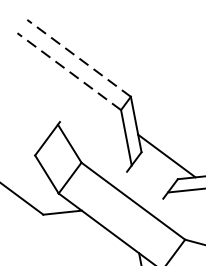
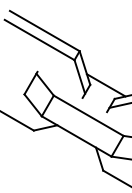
line: (78, 57) -> (44, 30), dashed -> solid
line: (69, 70) -> (39, 39), dashed -> solid

